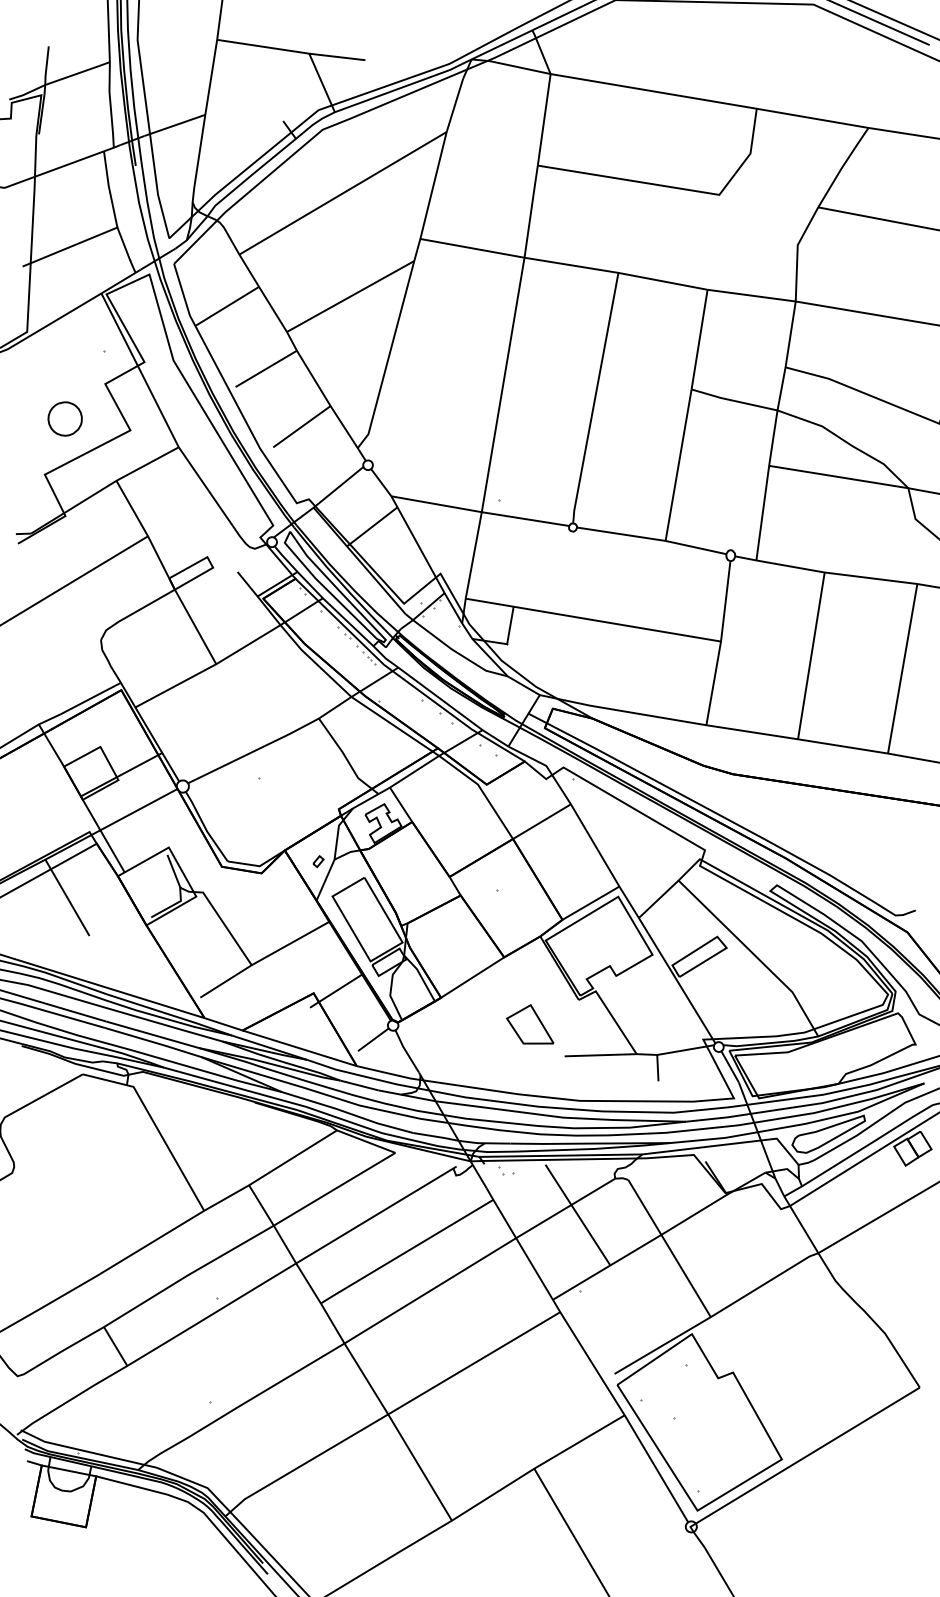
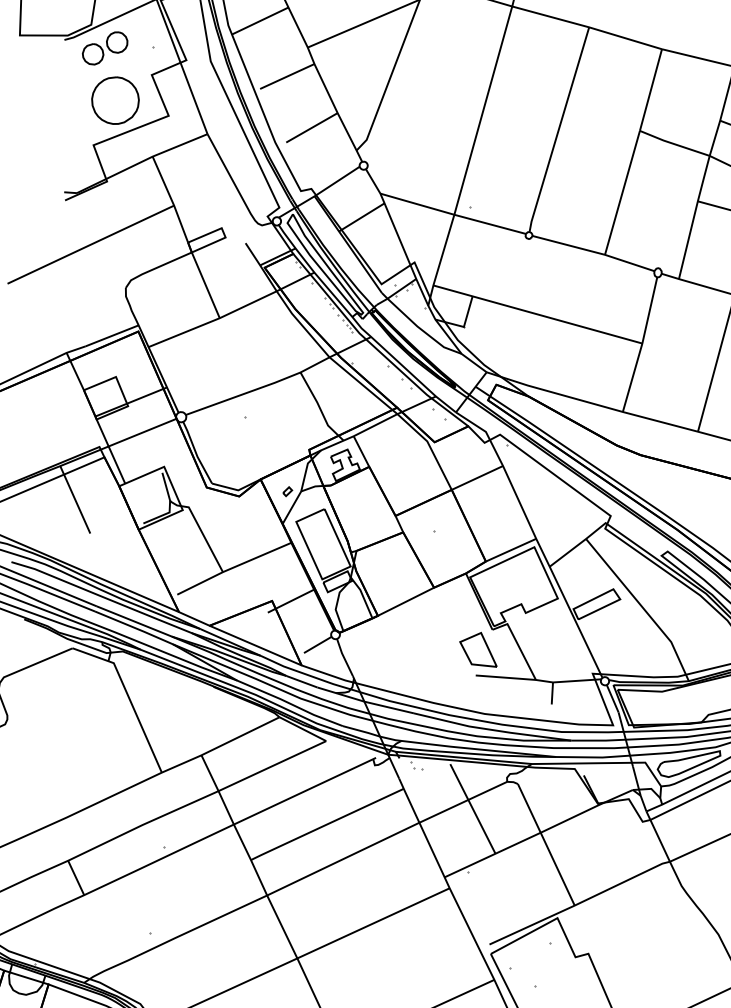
part: (46, 357) -> (105, 47), added
part: (64, 418) -> (114, 100), size x1.67
part: (530, 1024) -> (479, 649), moved

